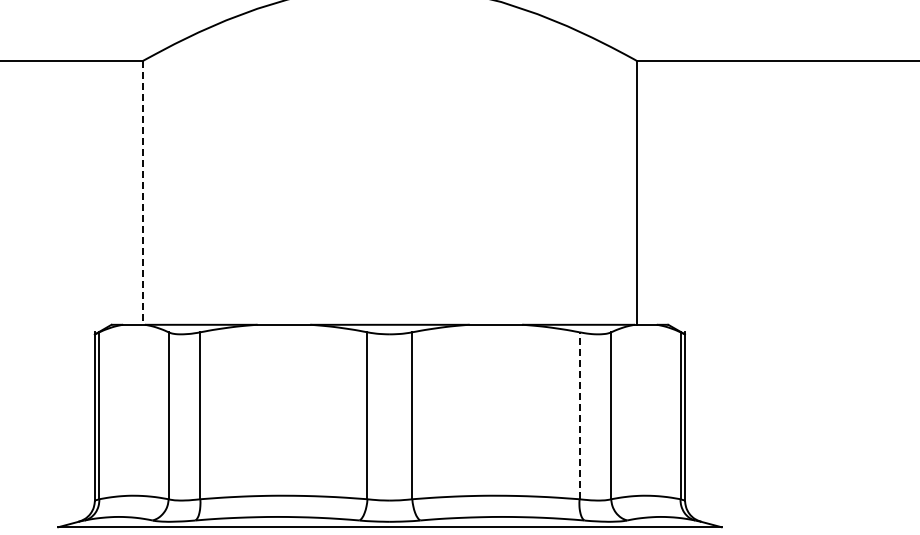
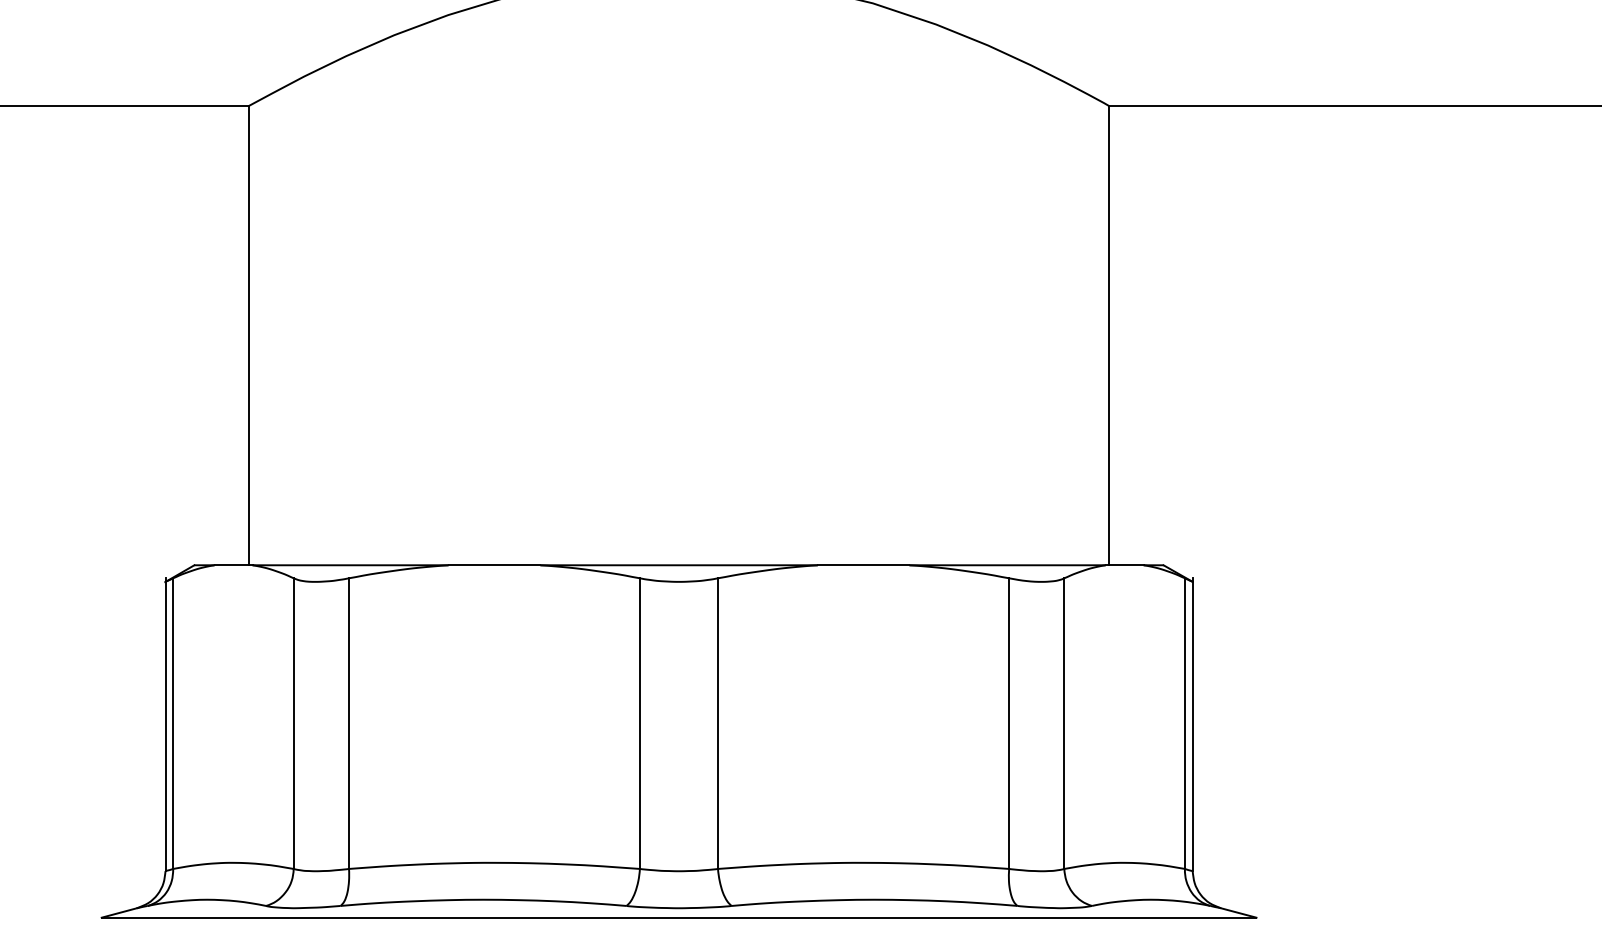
line: (142, 192) -> (248, 334), dashed -> solid
line: (579, 415) -> (1009, 723), dashed -> solid

